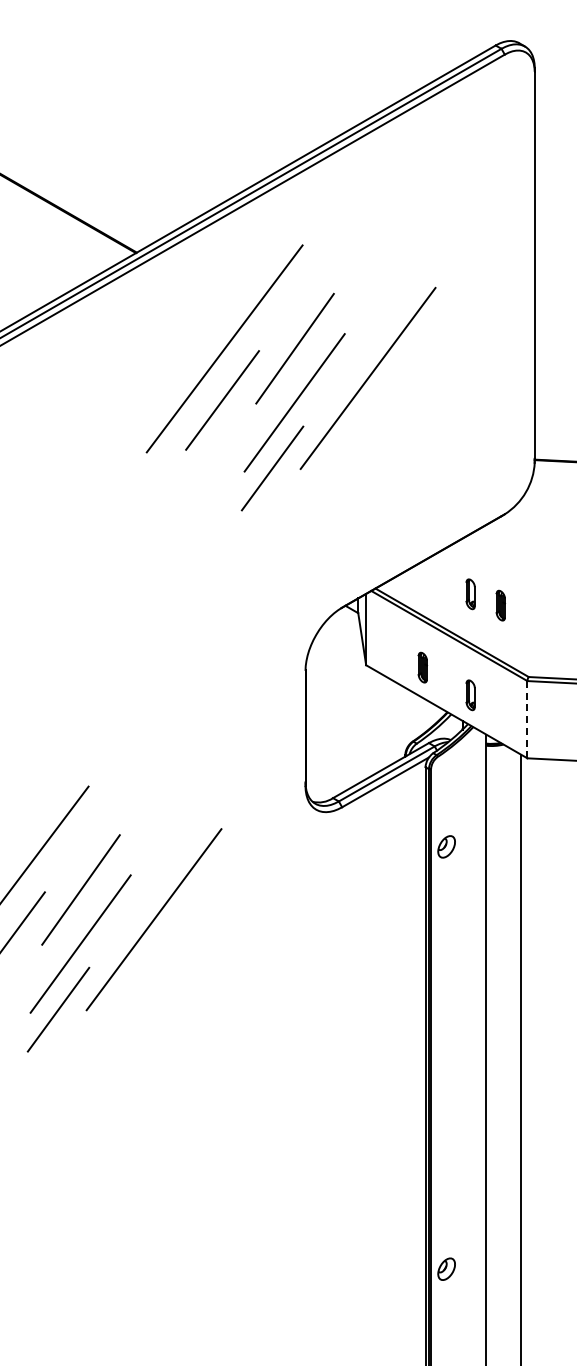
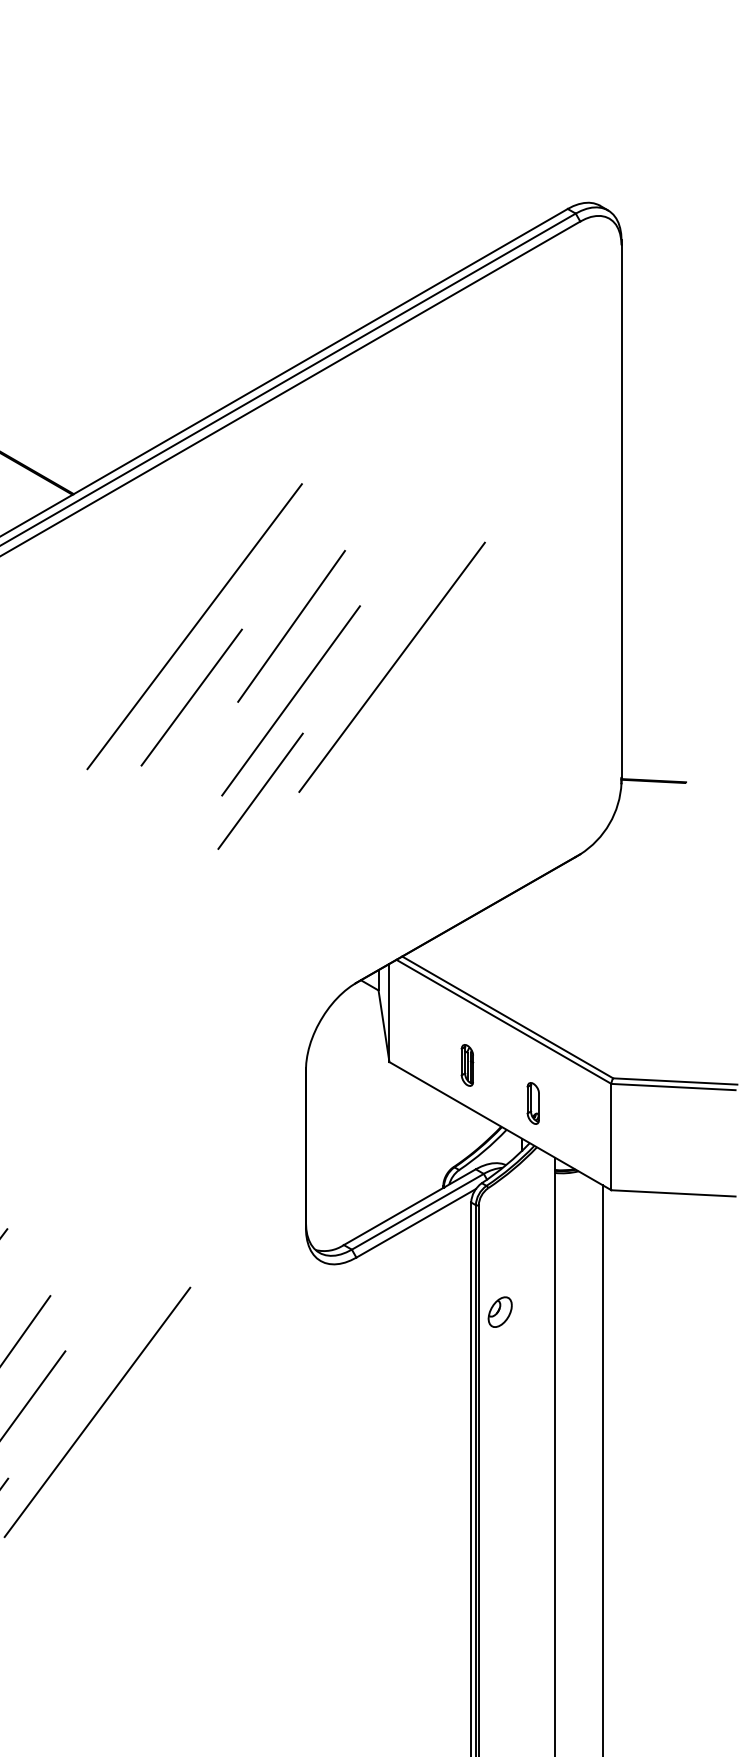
part: (470, 594) -> (533, 964), removed
part: (500, 605) -> (574, 979), removed
line: (527, 719) -> (611, 1136), dashed -> solid

